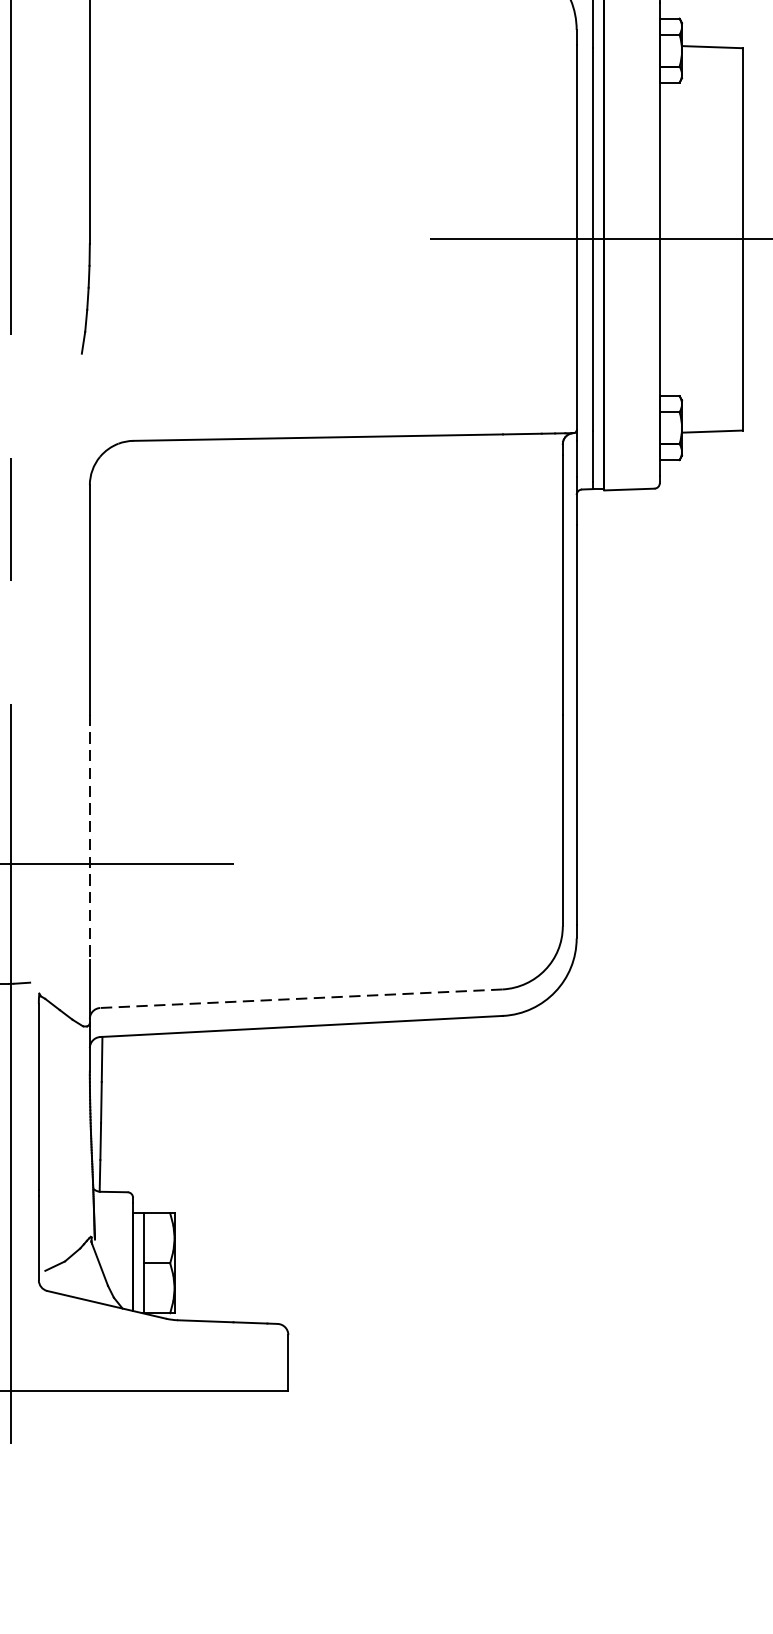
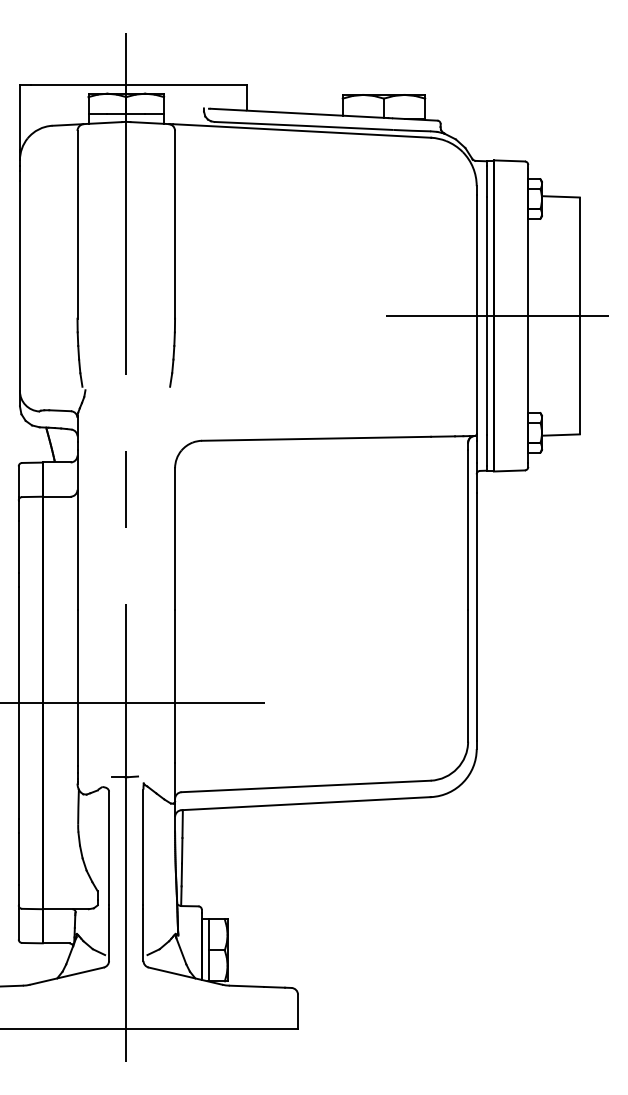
line: (90, 839) -> (175, 687), dashed -> solid
line: (301, 998) -> (306, 786), dashed -> solid

